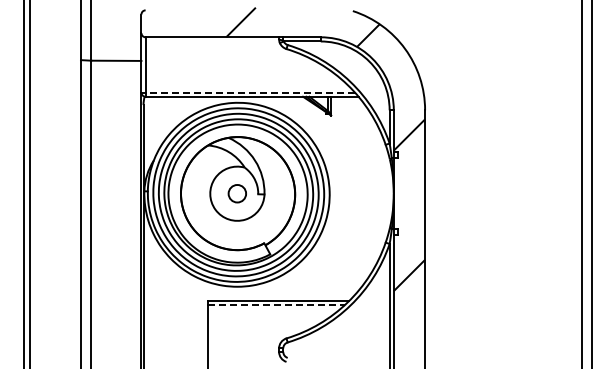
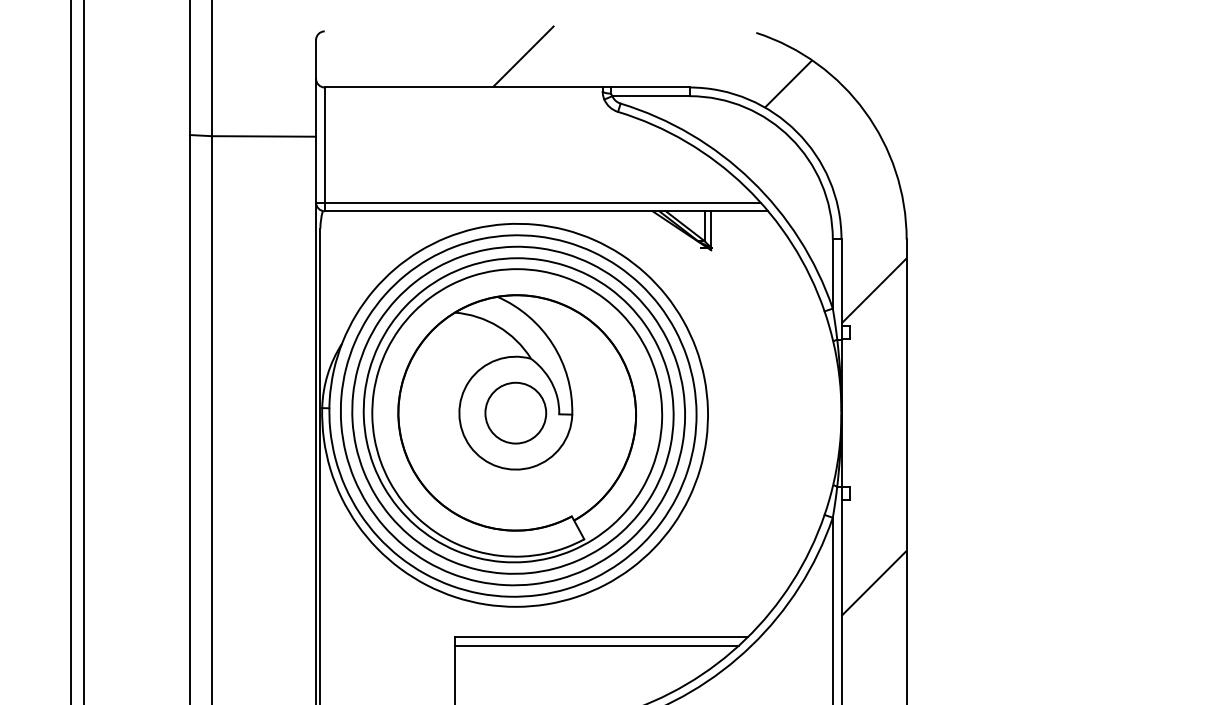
line: (250, 92) -> (543, 202), dashed -> solid
circle: (236, 193) -> (513, 412), size x1.67
line: (276, 305) -> (597, 645), dashed -> solid

